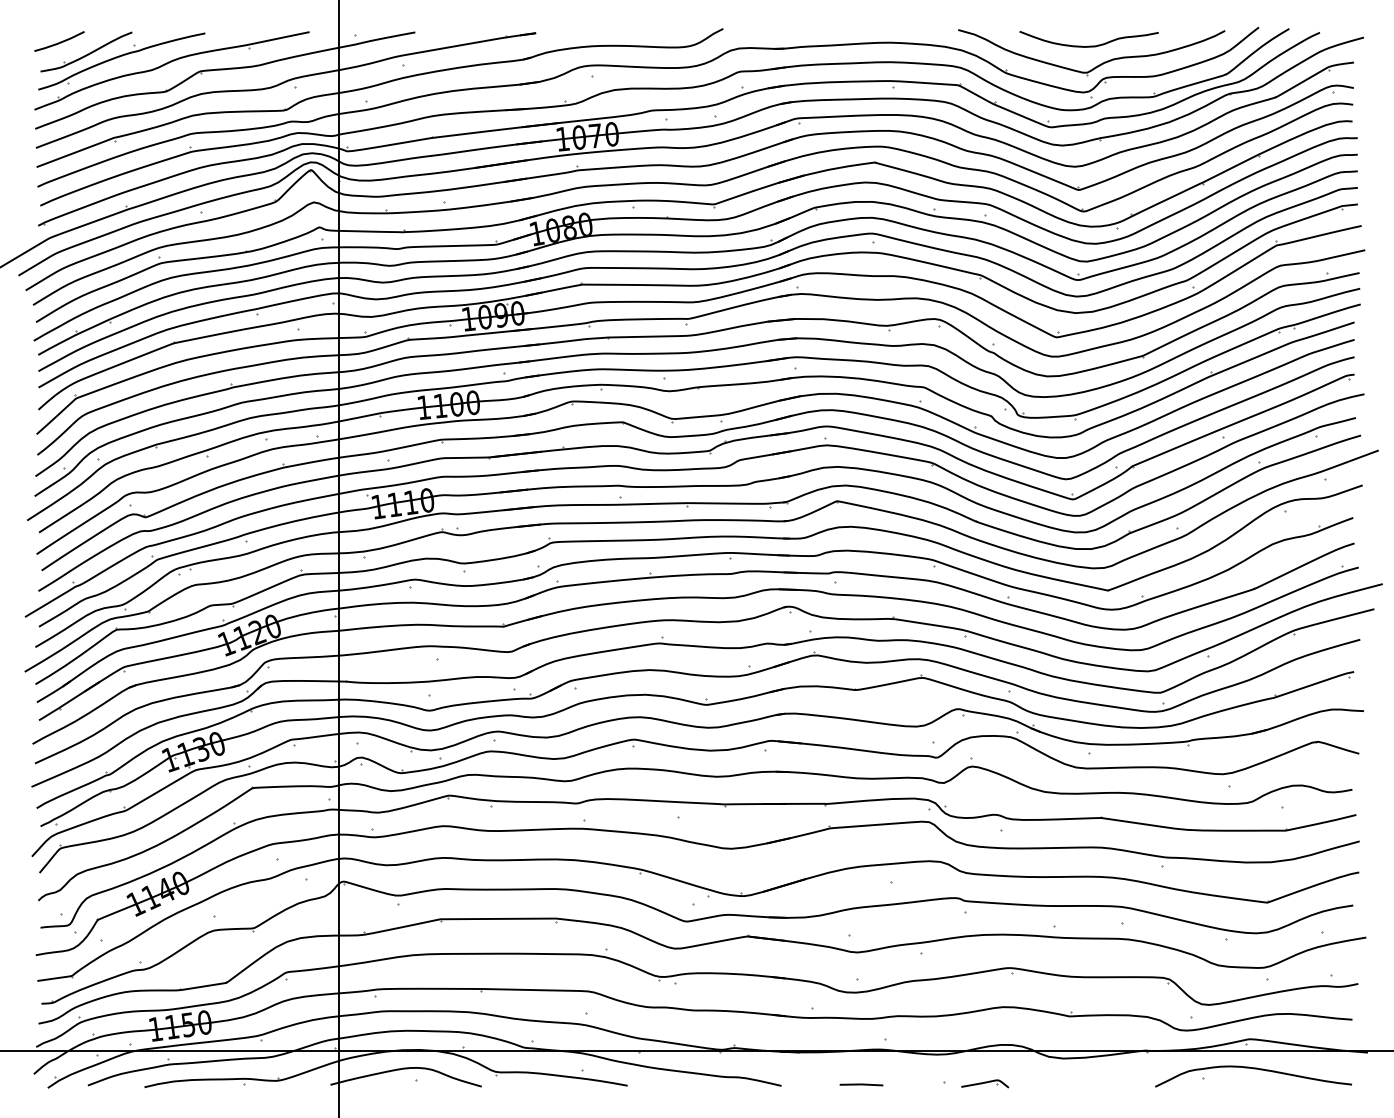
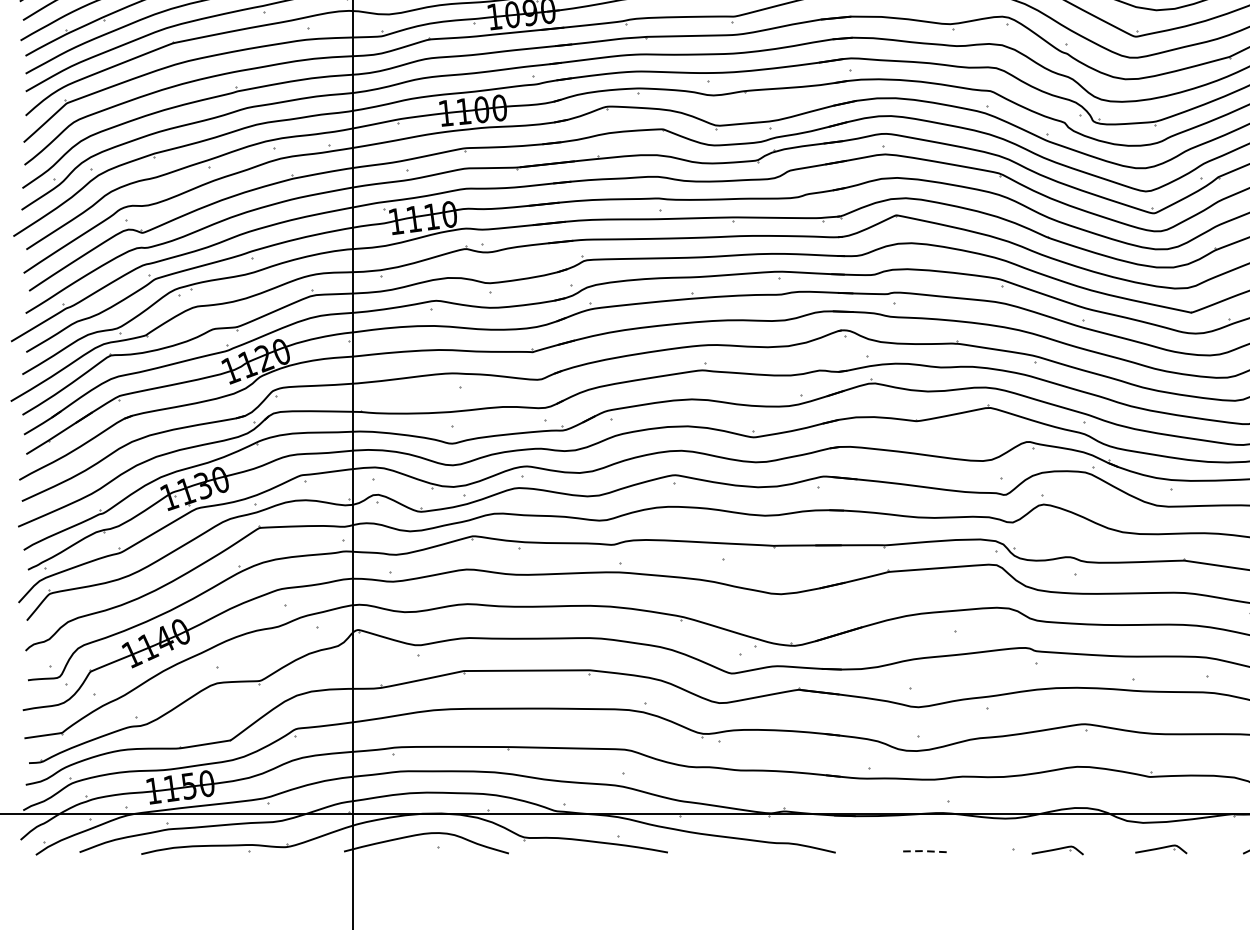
part: (1080, 1082) -> (1161, 848), added
line: (861, 1084) -> (922, 851), solid -> dashed

